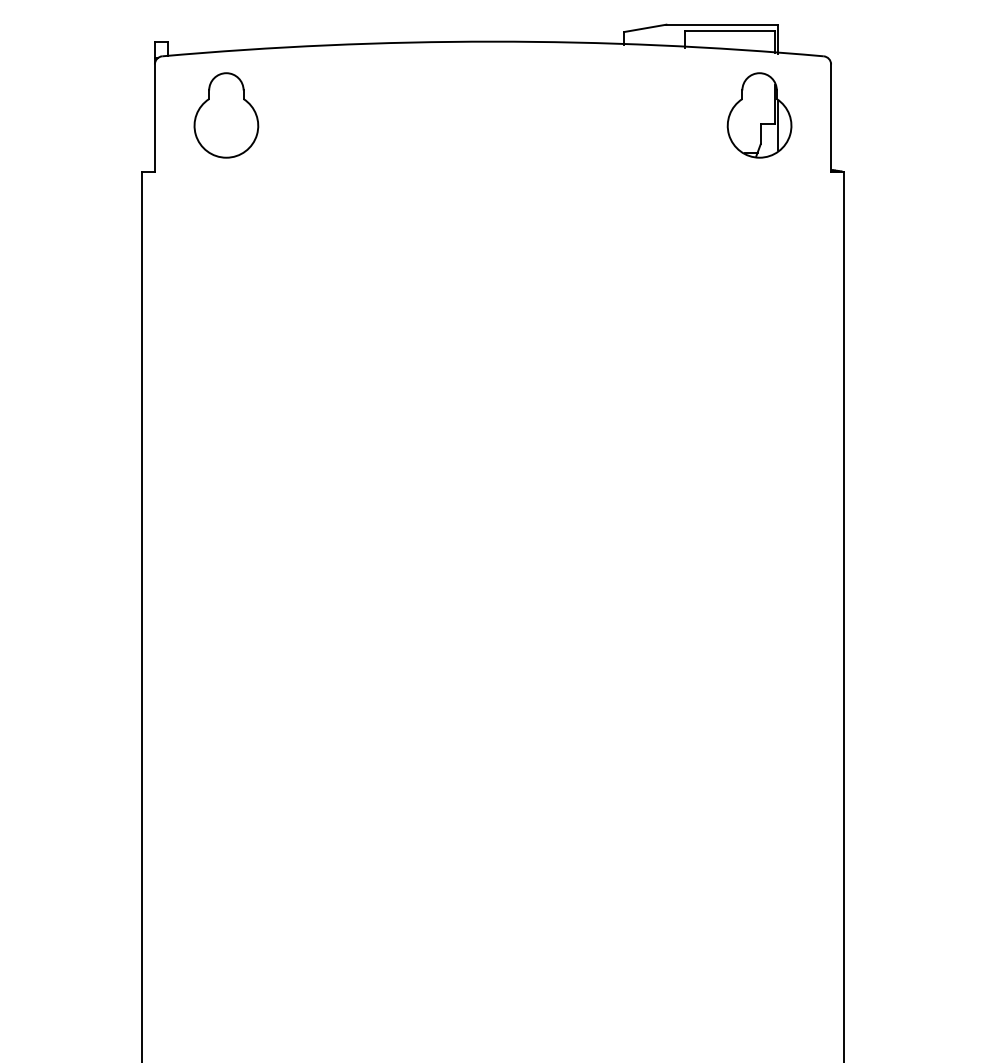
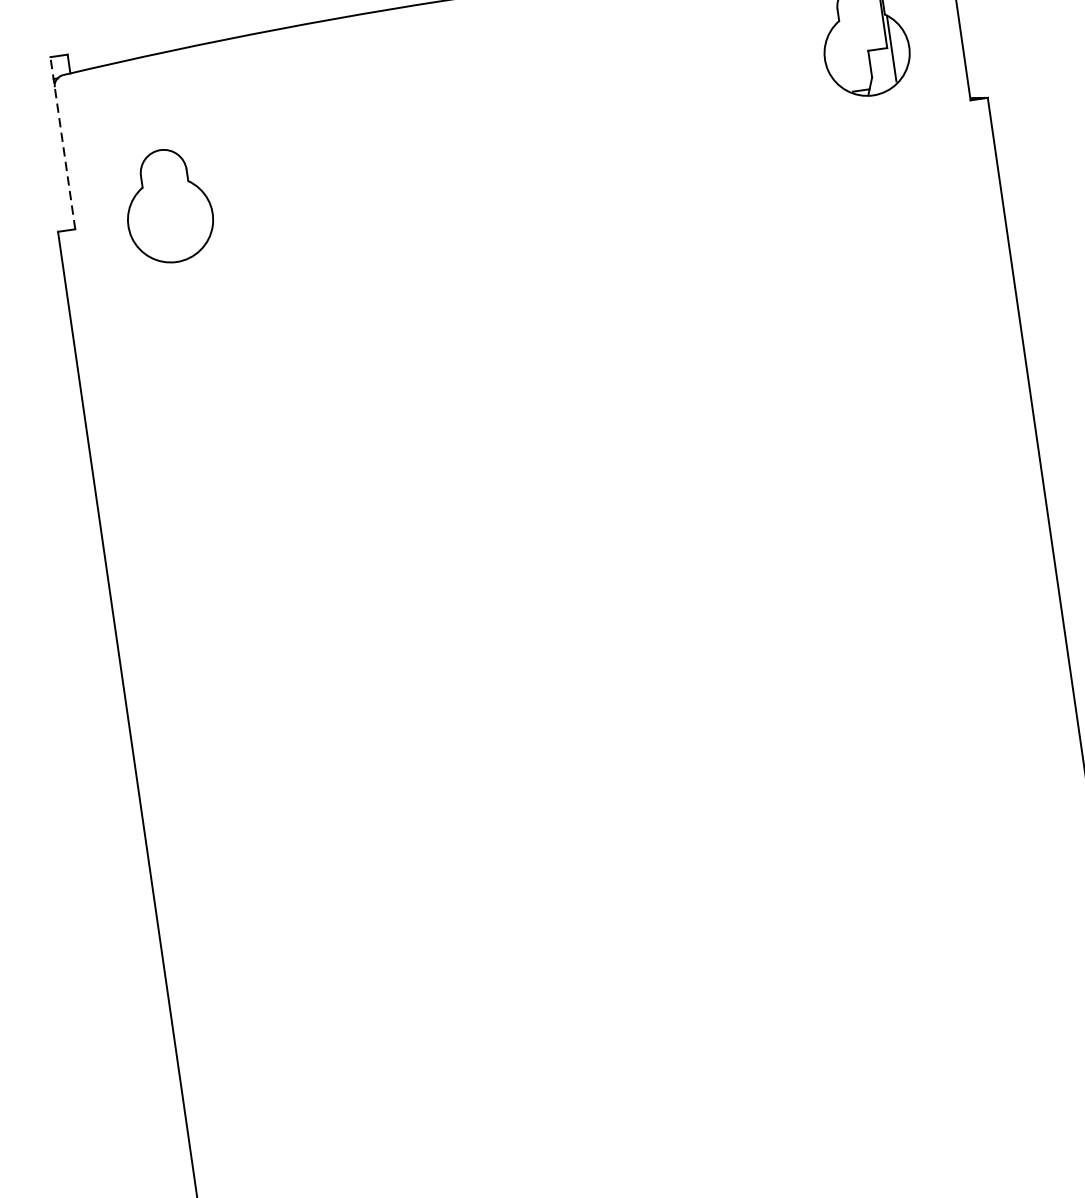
line: (154, 106) -> (62, 143), solid -> dashed
part: (226, 115) -> (168, 206), moved

